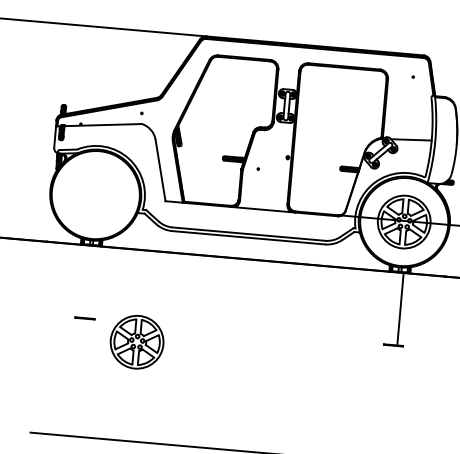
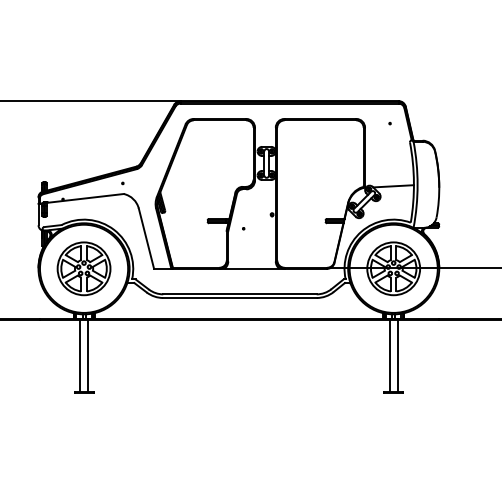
line: (84, 281) -> (80, 355), added
line: (91, 281) -> (87, 355), added
line: (392, 308) -> (389, 355), added
part: (136, 341) -> (83, 268), moved

